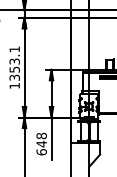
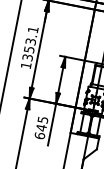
text: (41, 136) -> (42, 120), 648 -> 645

